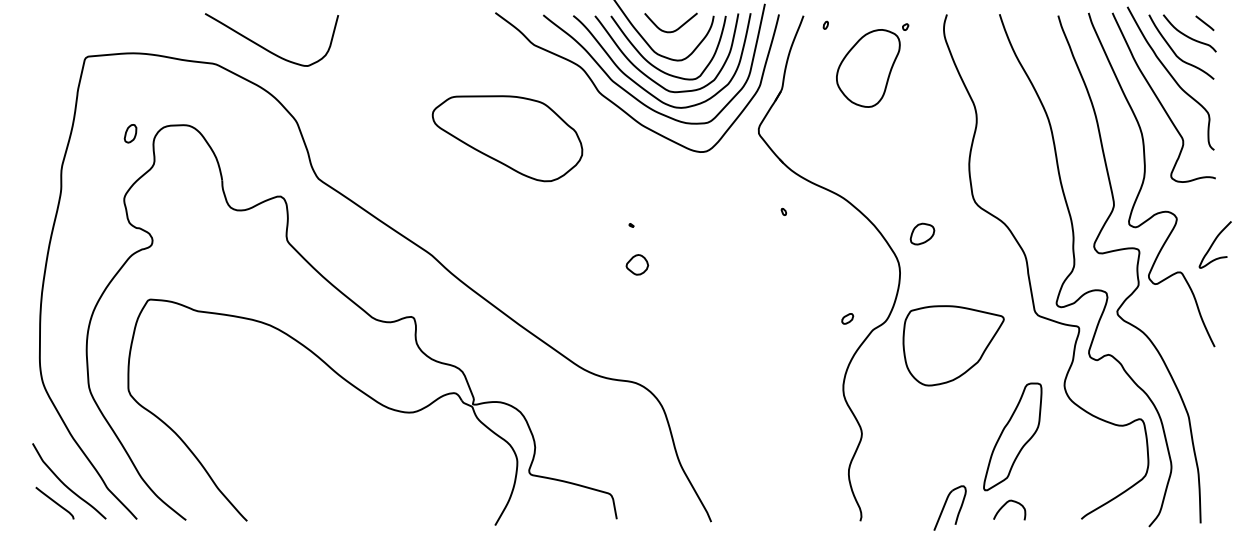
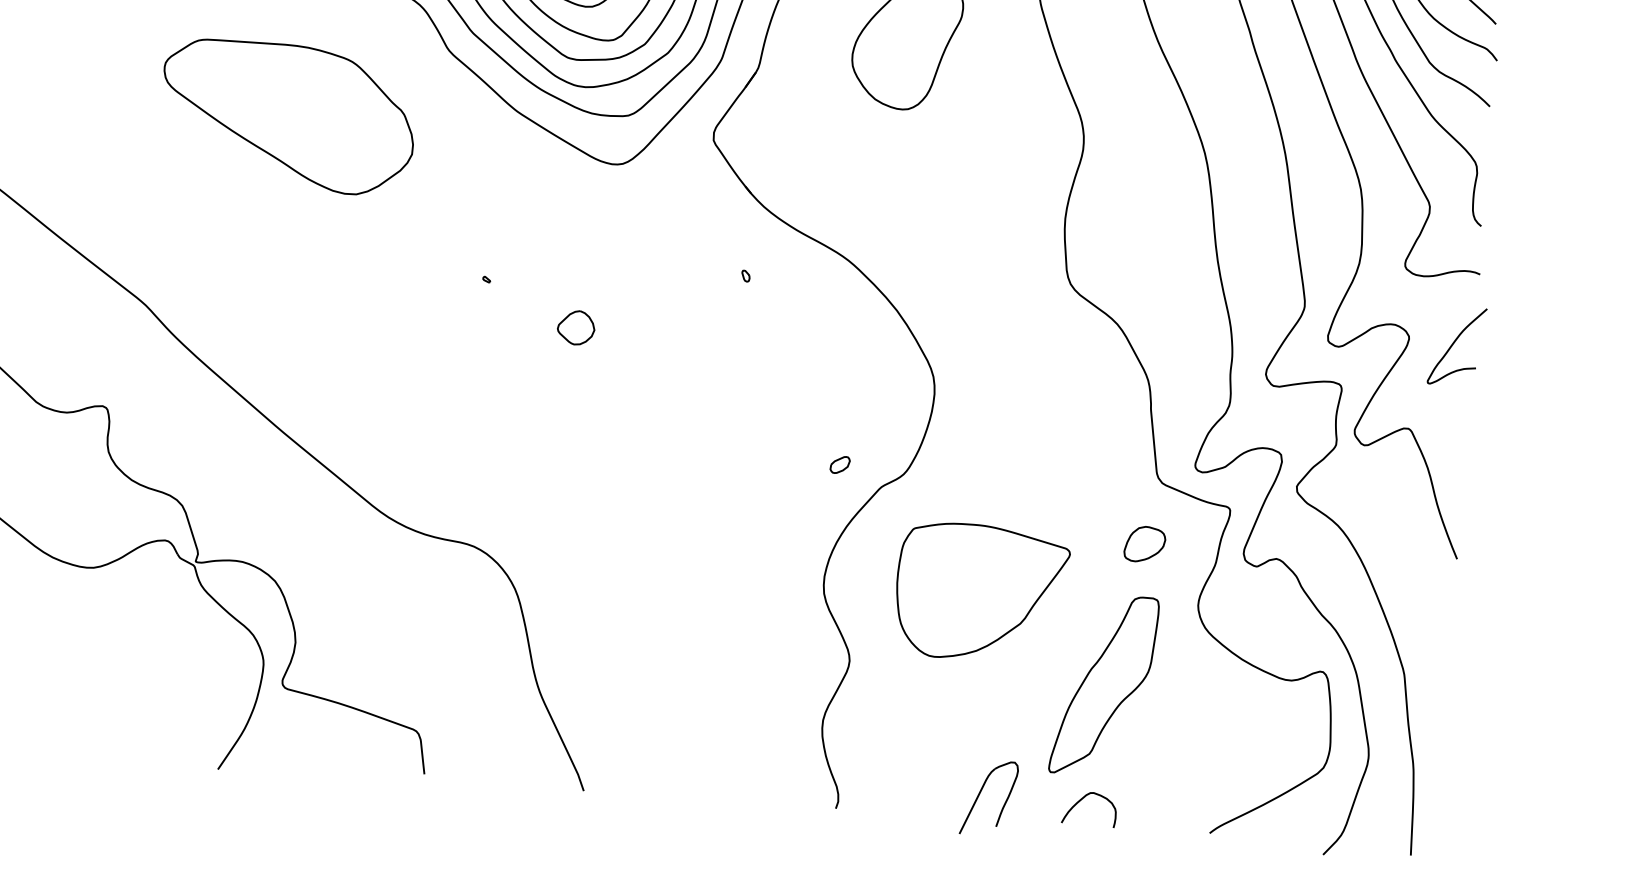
part: (922, 233) -> (1145, 543), moved
curve: (1213, 244) -> (1453, 345), moved
part: (637, 264) -> (576, 327), moved
part: (953, 345) -> (981, 592), moved

